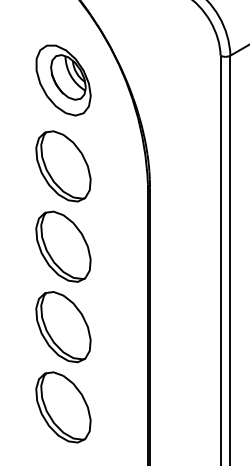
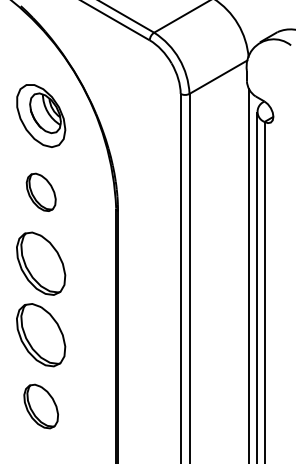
part: (63, 166) -> (41, 192), size x0.6
part: (63, 407) -> (41, 406), size x0.7

